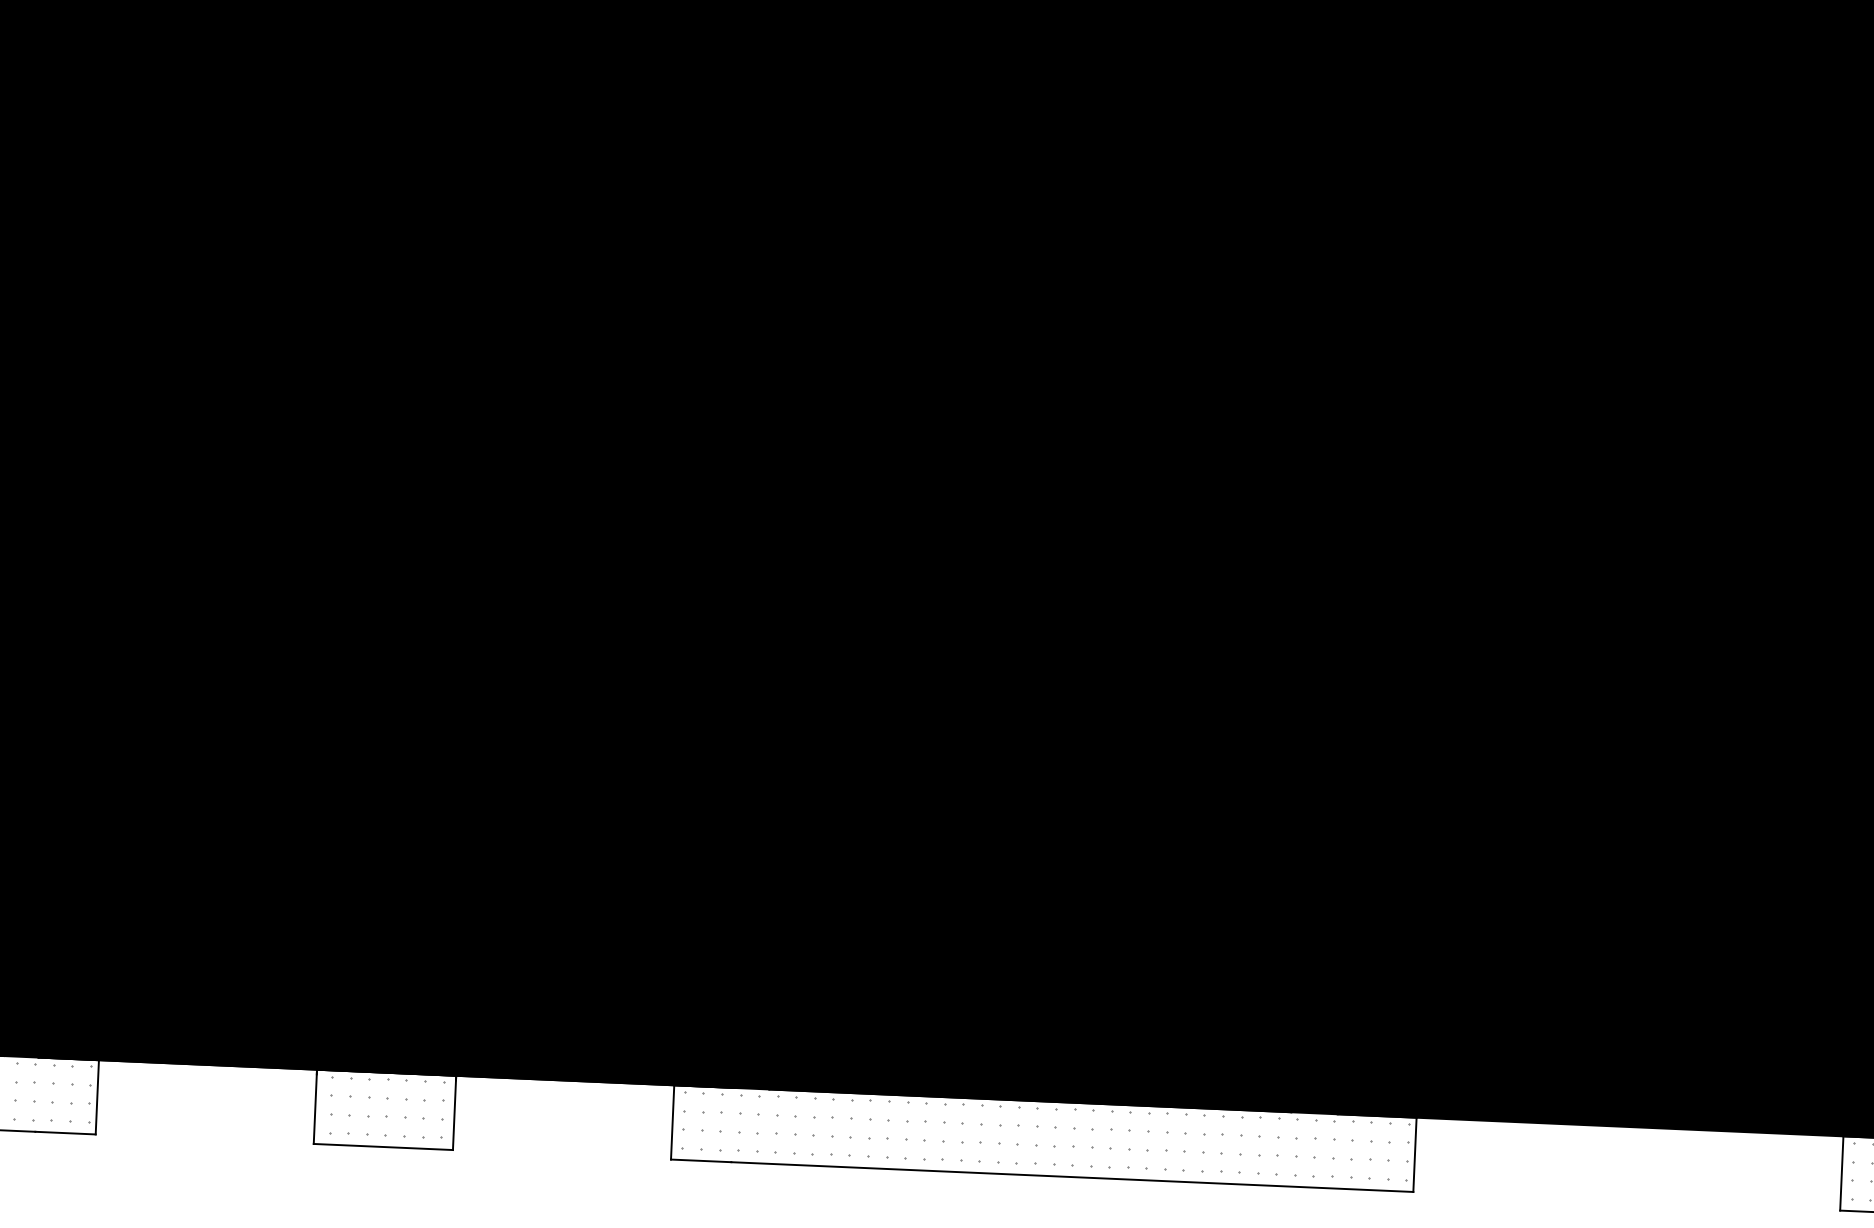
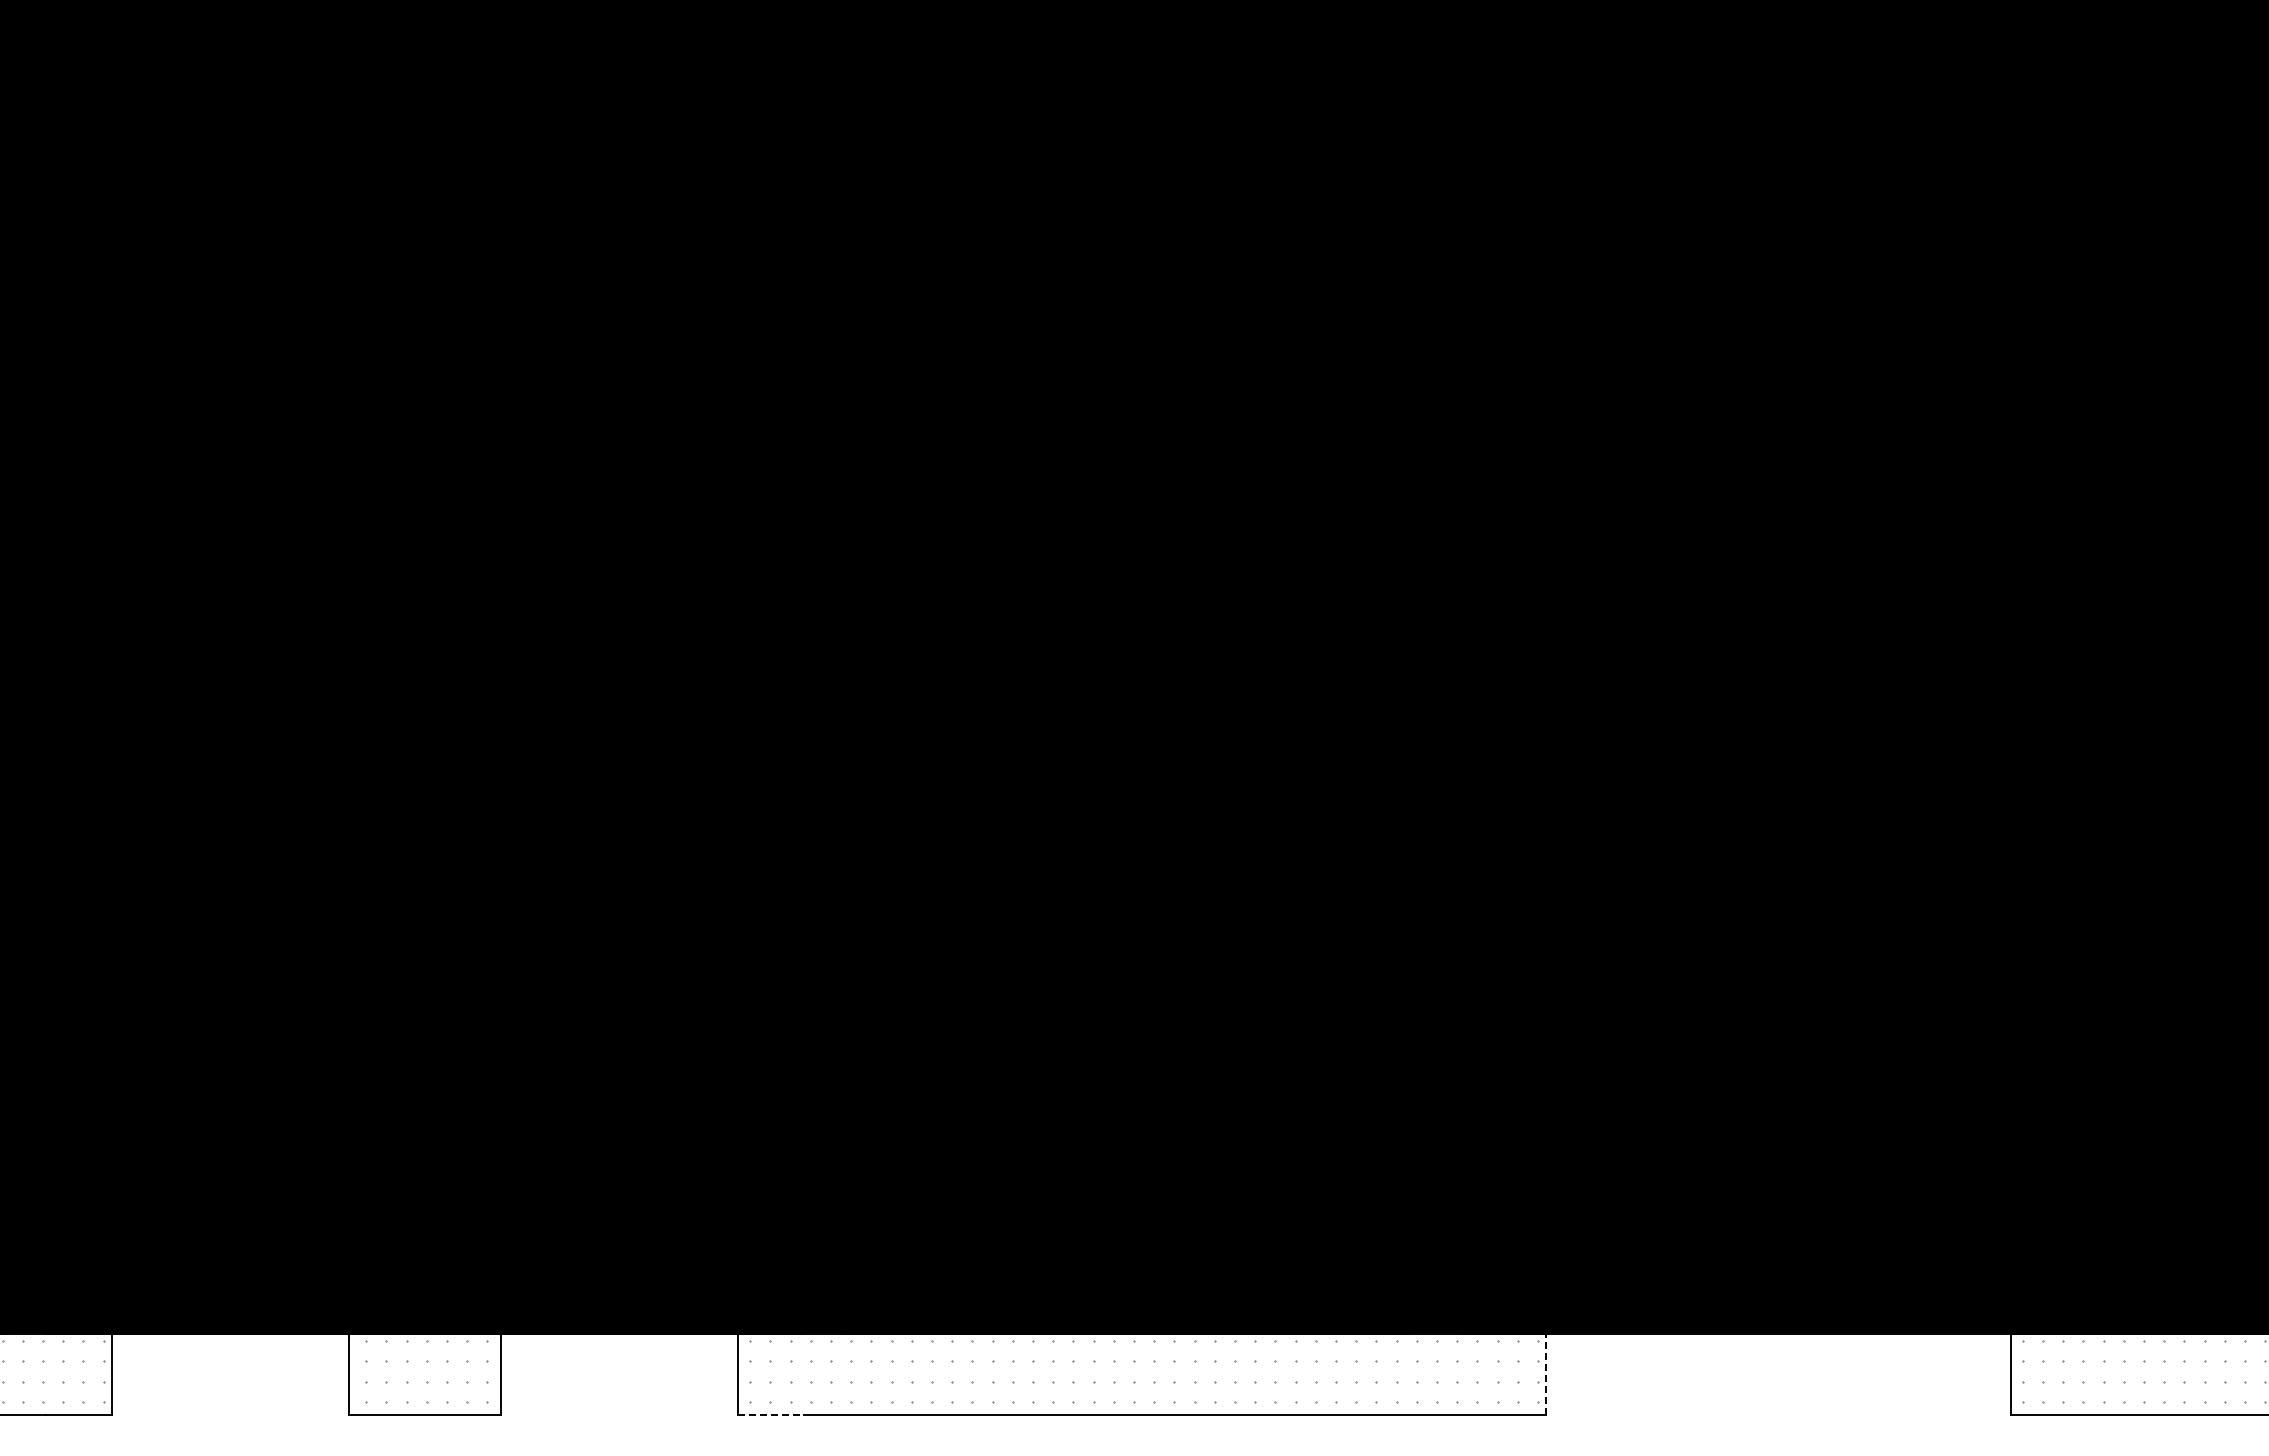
line: (1415, 1154) -> (1546, 1374), solid -> dashed
line: (701, 1160) -> (771, 1414), solid -> dashed

